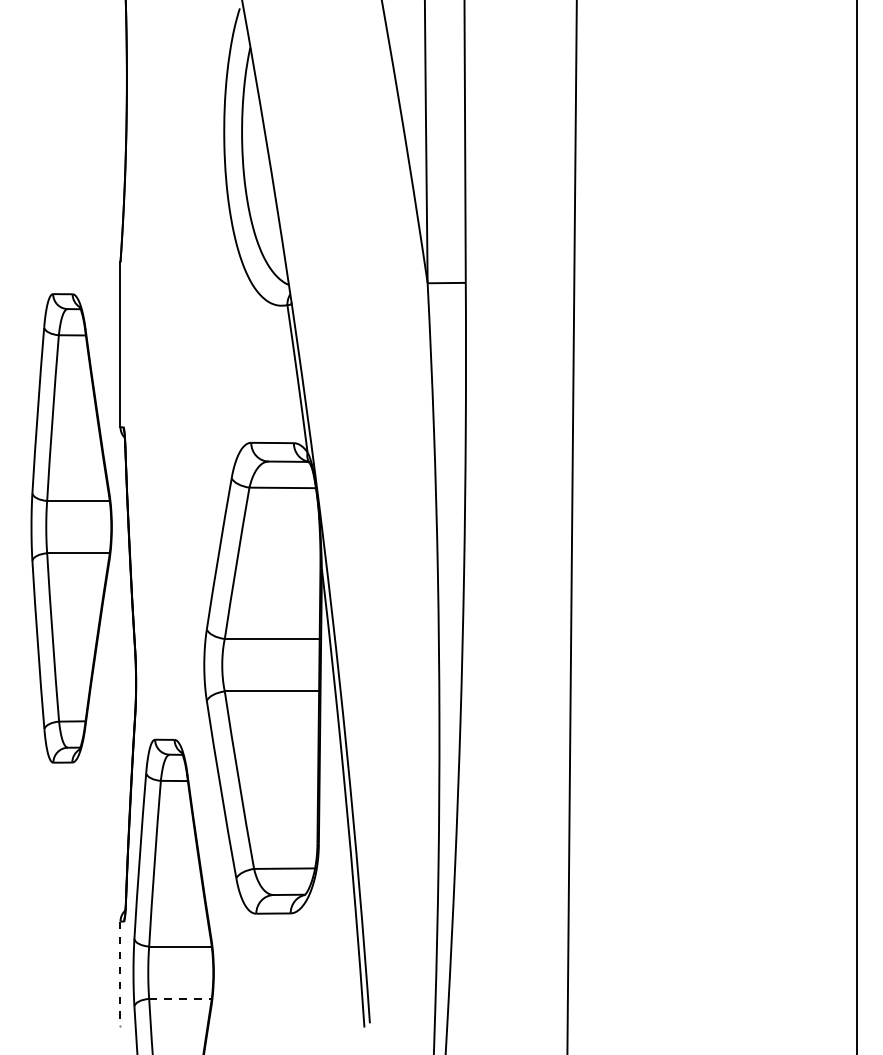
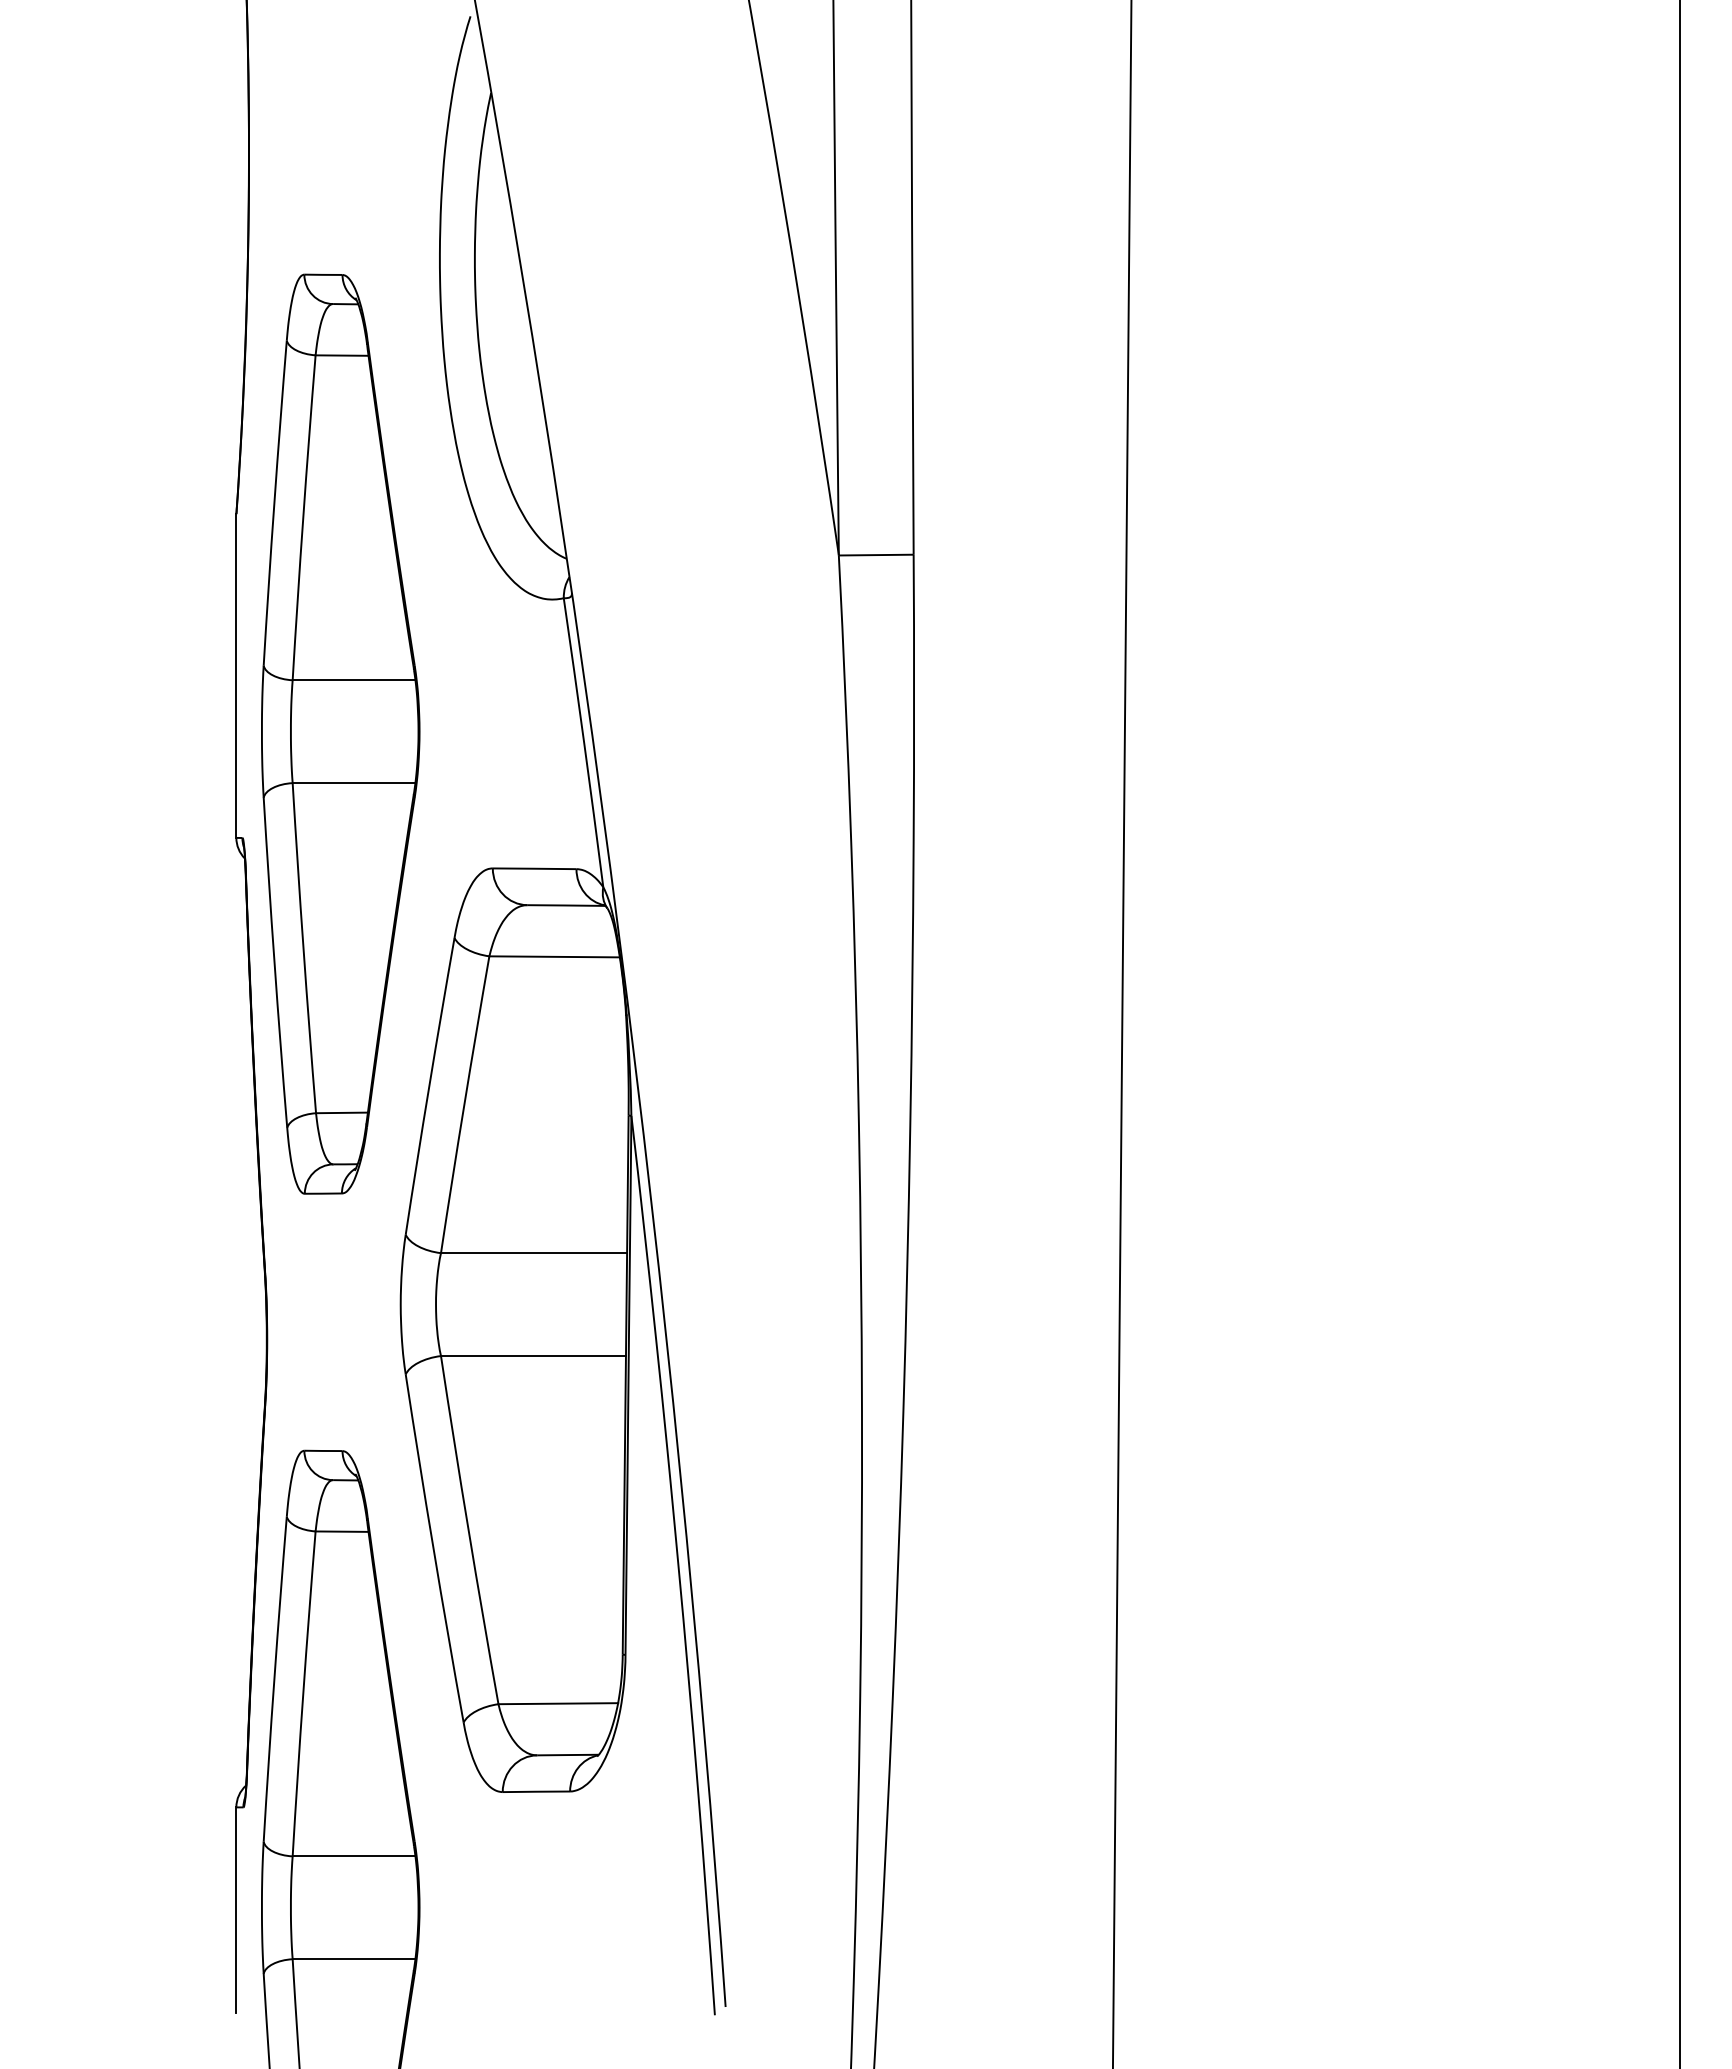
part: (71, 528) -> (340, 734), moved
line: (120, 974) -> (236, 1911), dashed -> solid
line: (180, 998) -> (354, 1958), dashed -> solid

